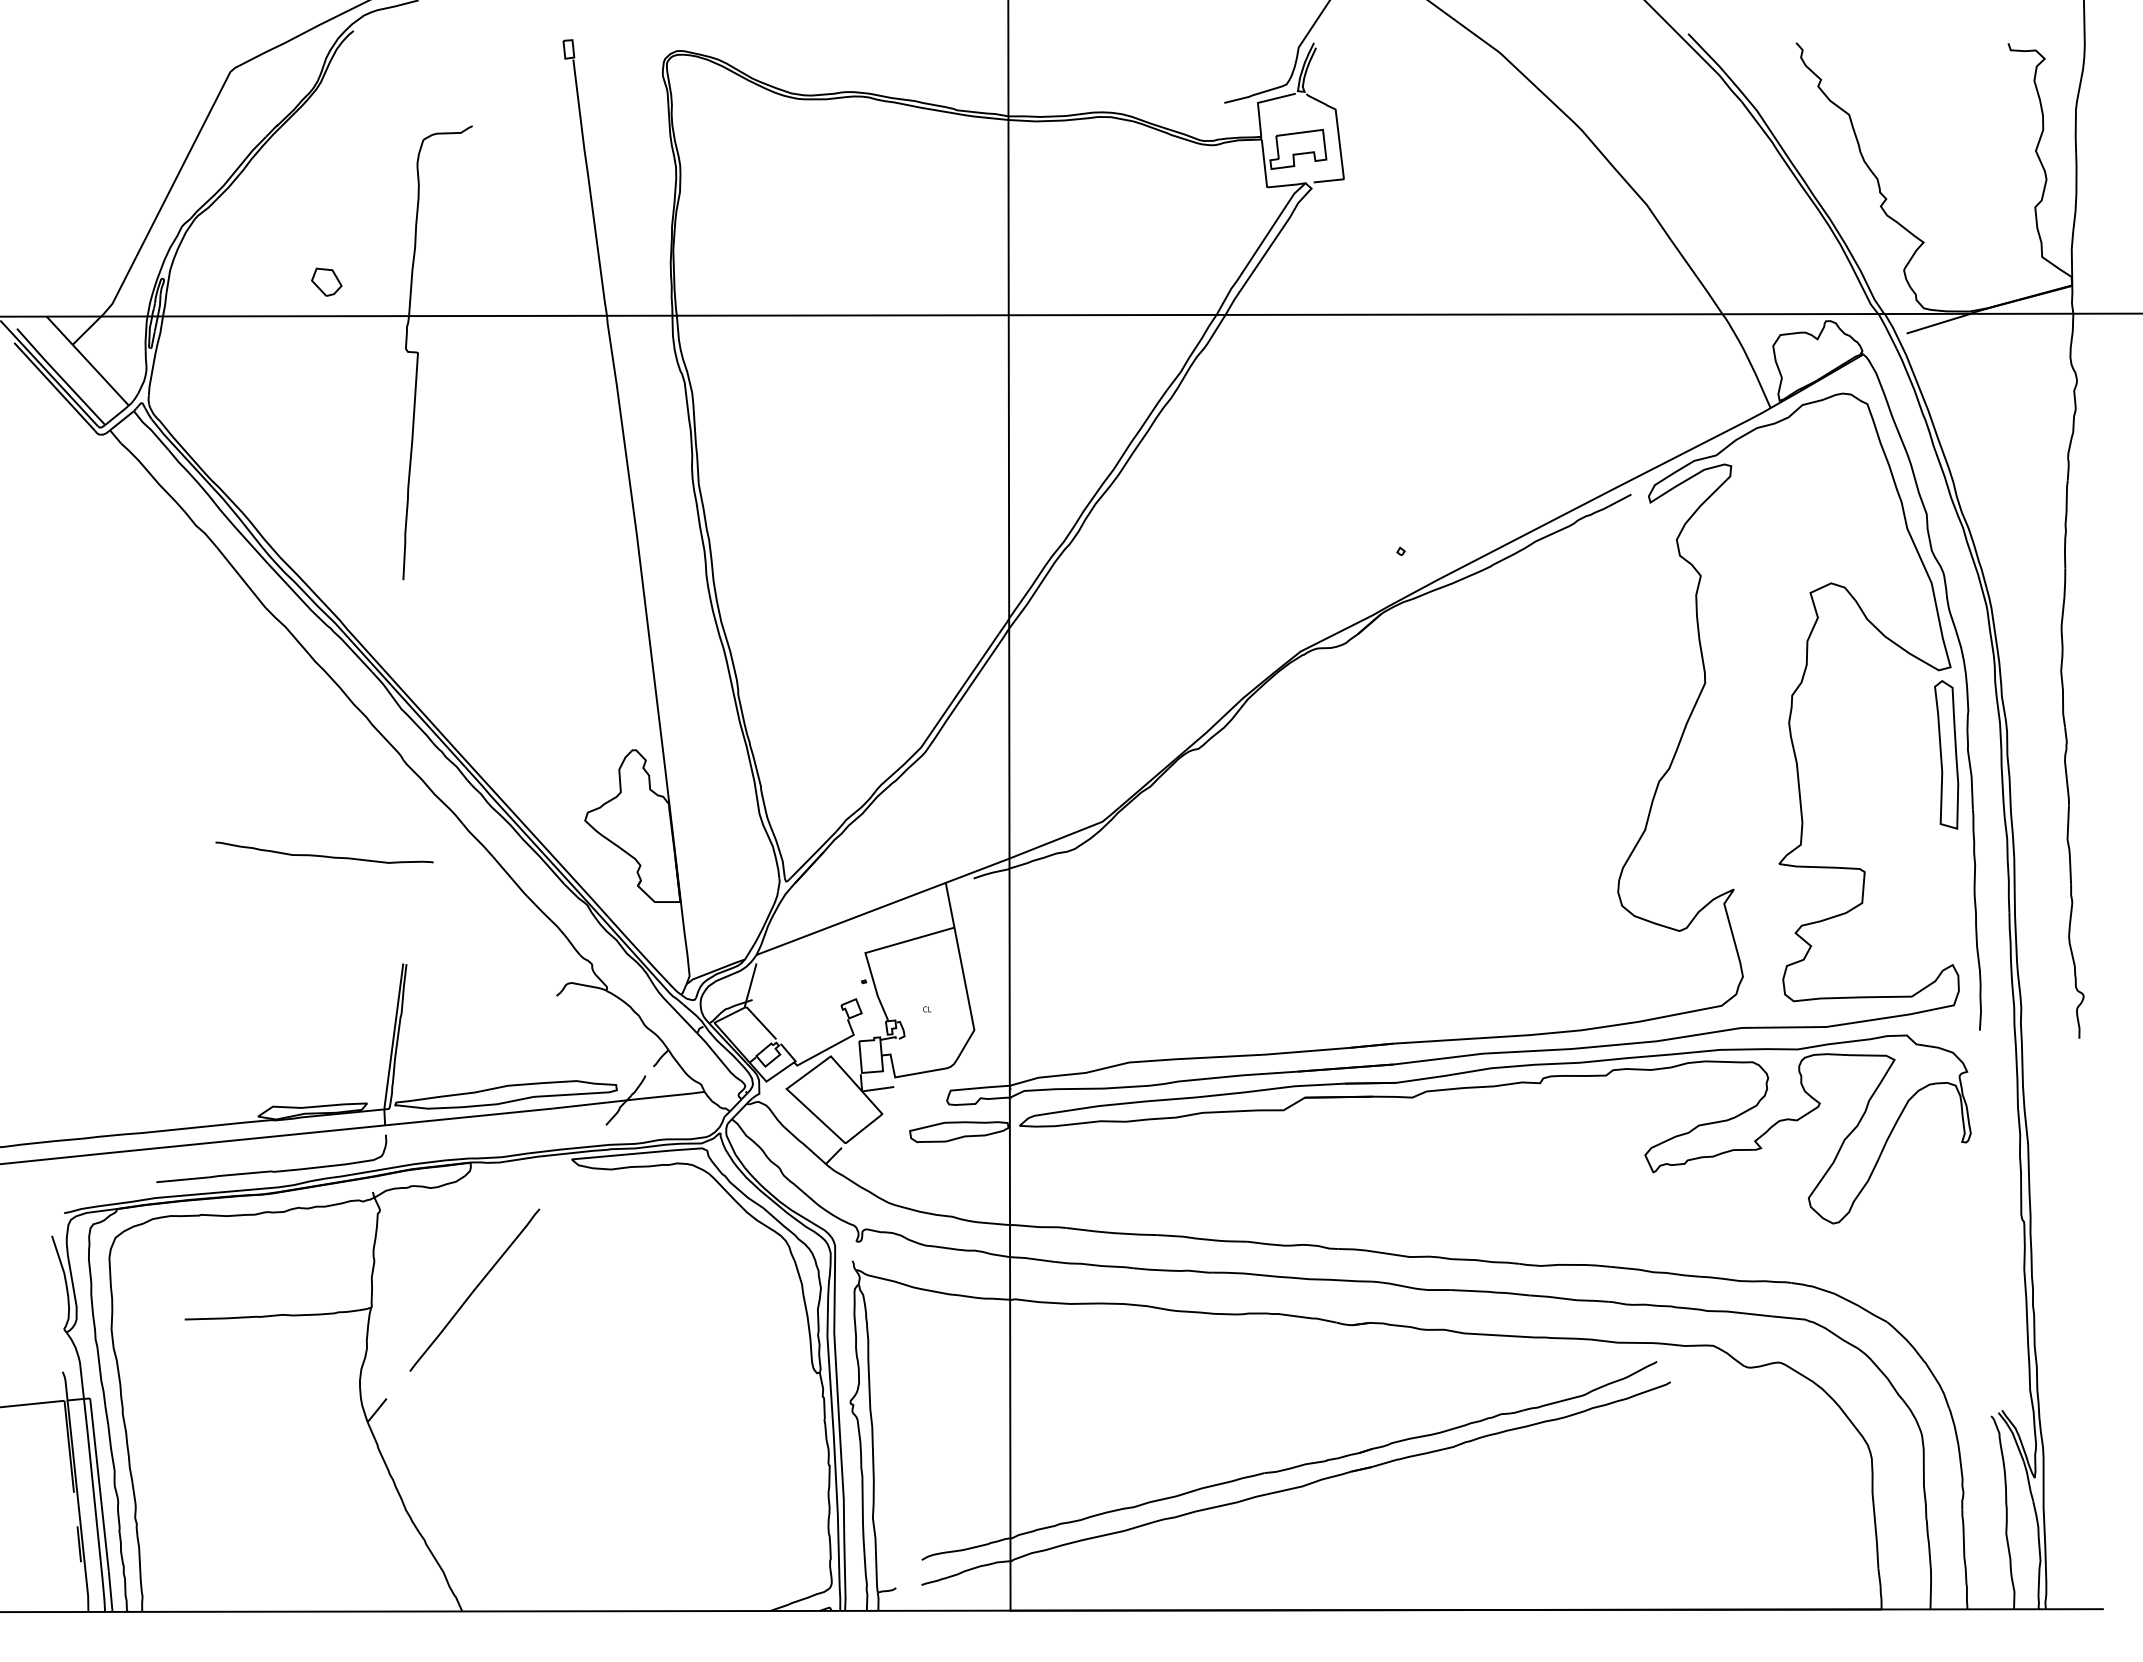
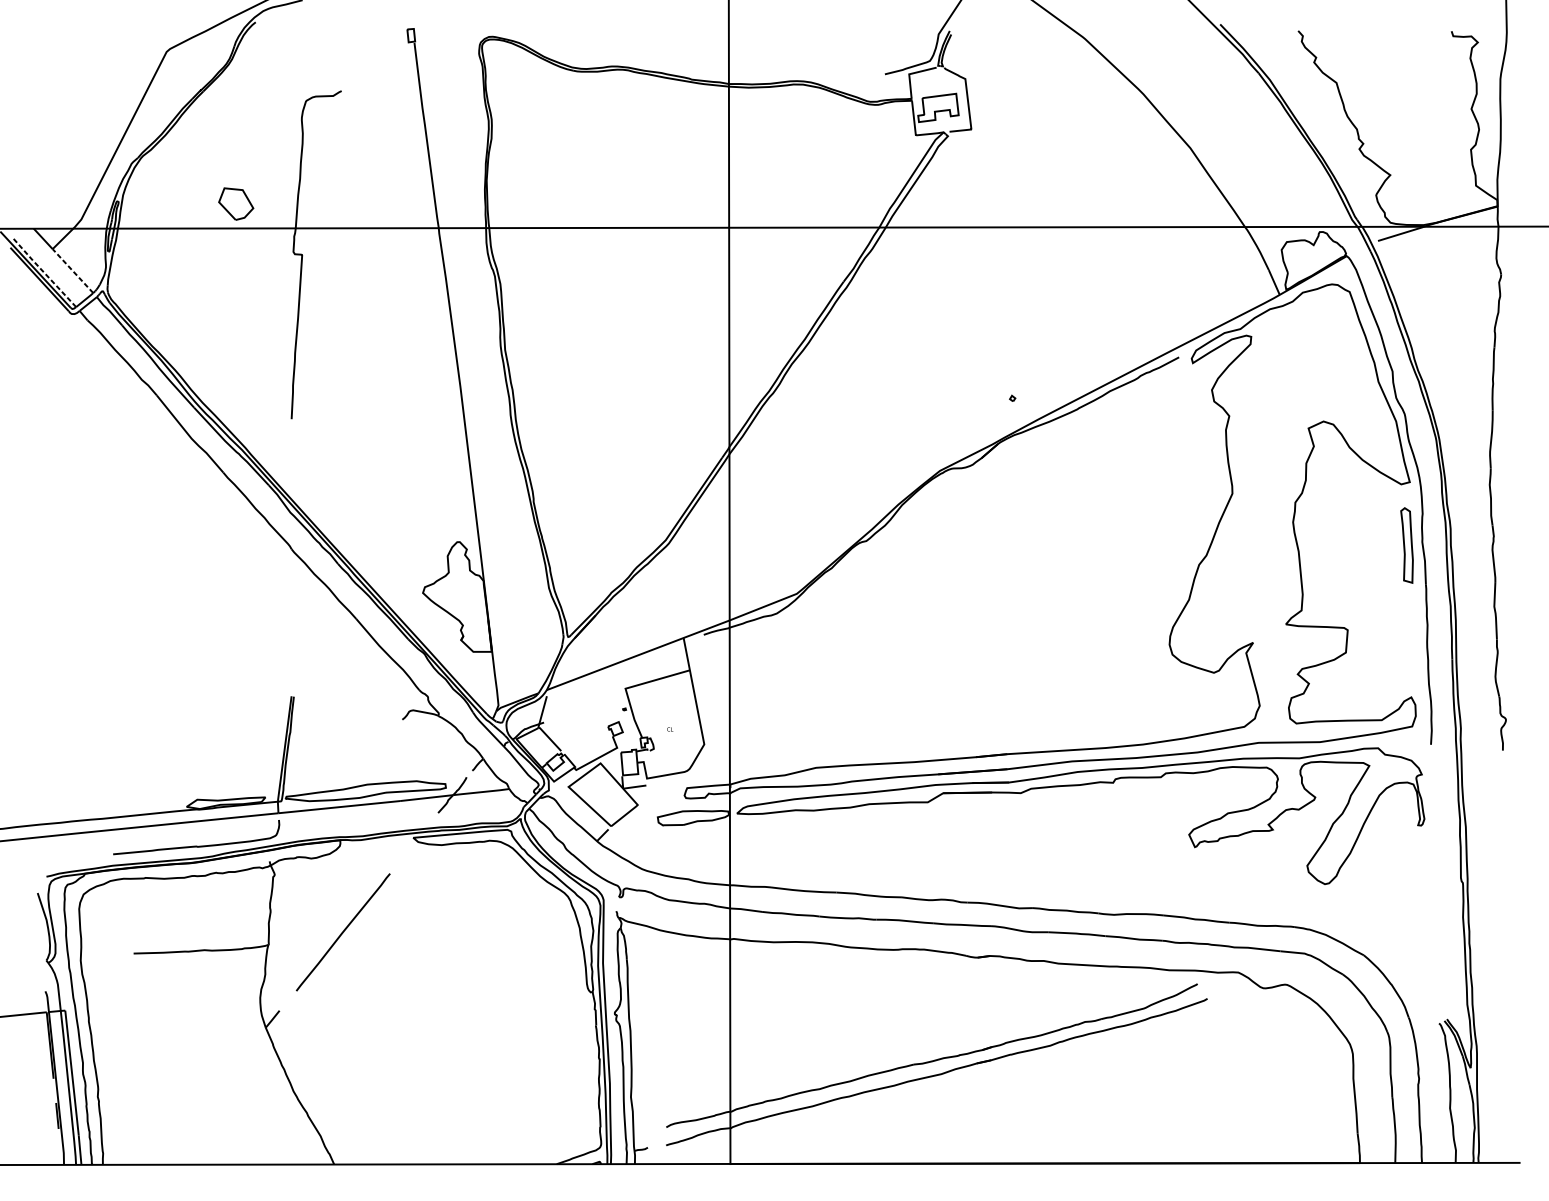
part: (326, 281) -> (236, 203), size x1.6
line: (100, 374) -> (72, 270), solid -> dashed
line: (59, 376) -> (43, 272), solid -> dashed
part: (1946, 754) -> (1406, 545), size x0.7
curve: (324, 855) -> (234, 618), removed

